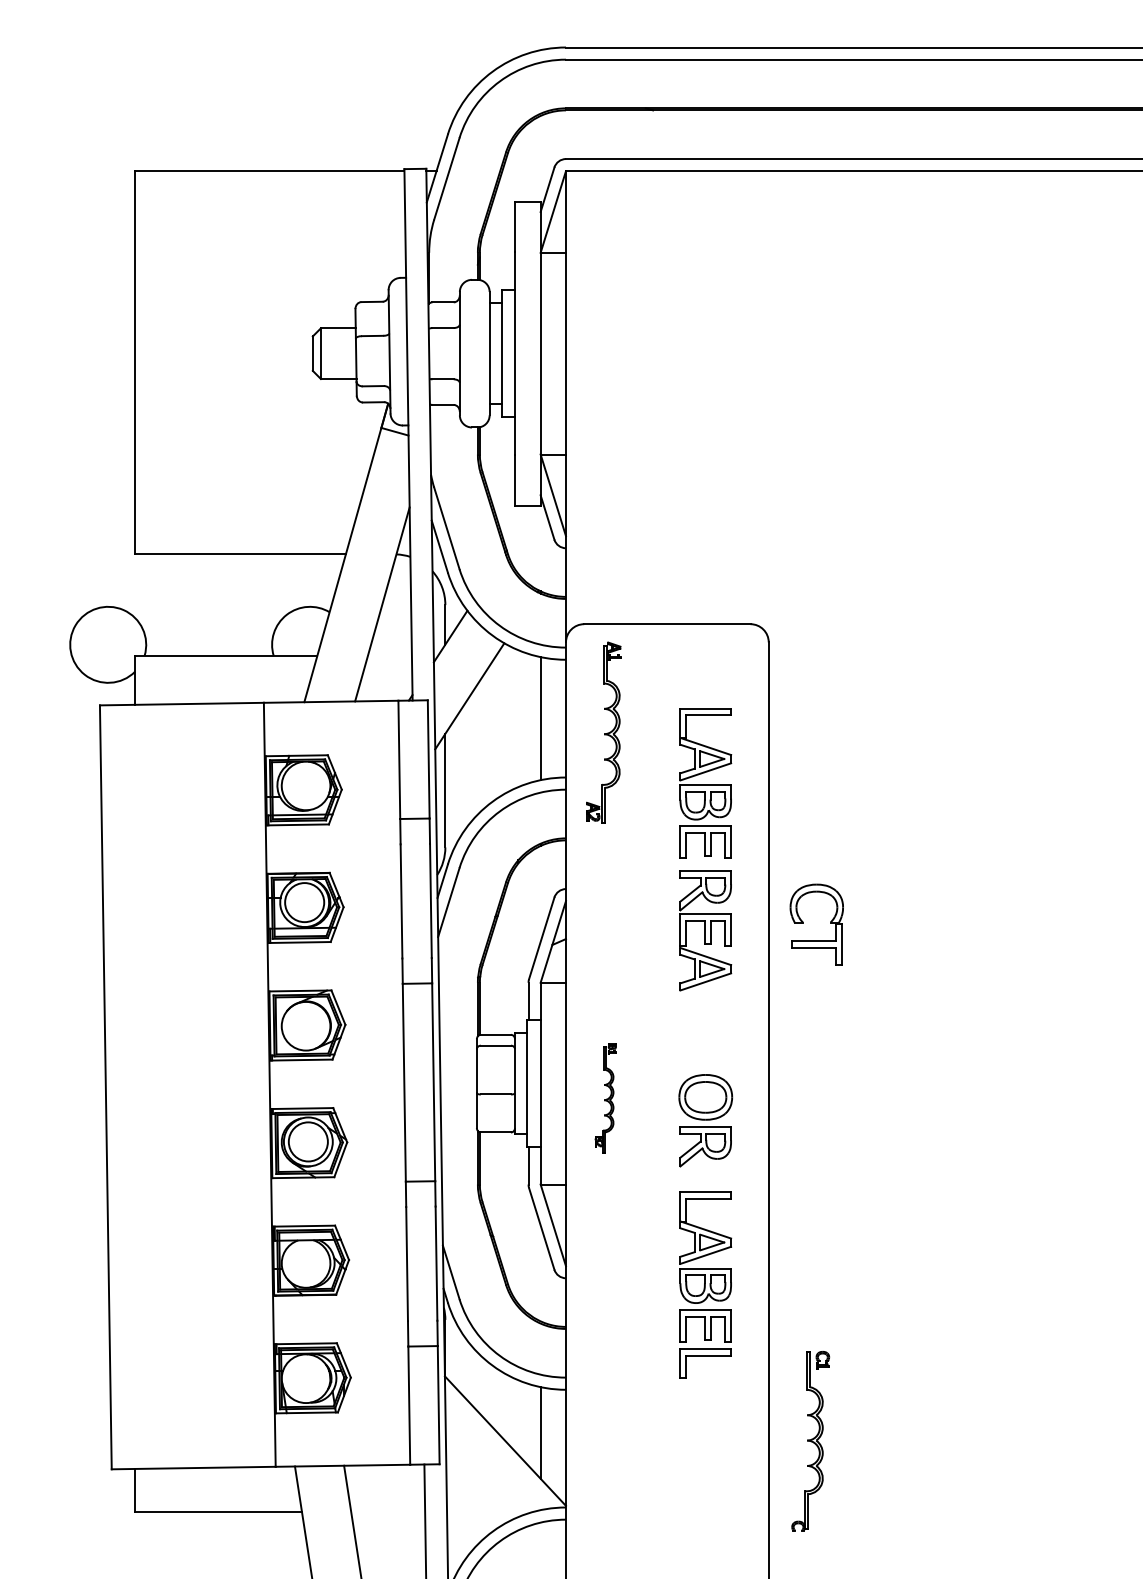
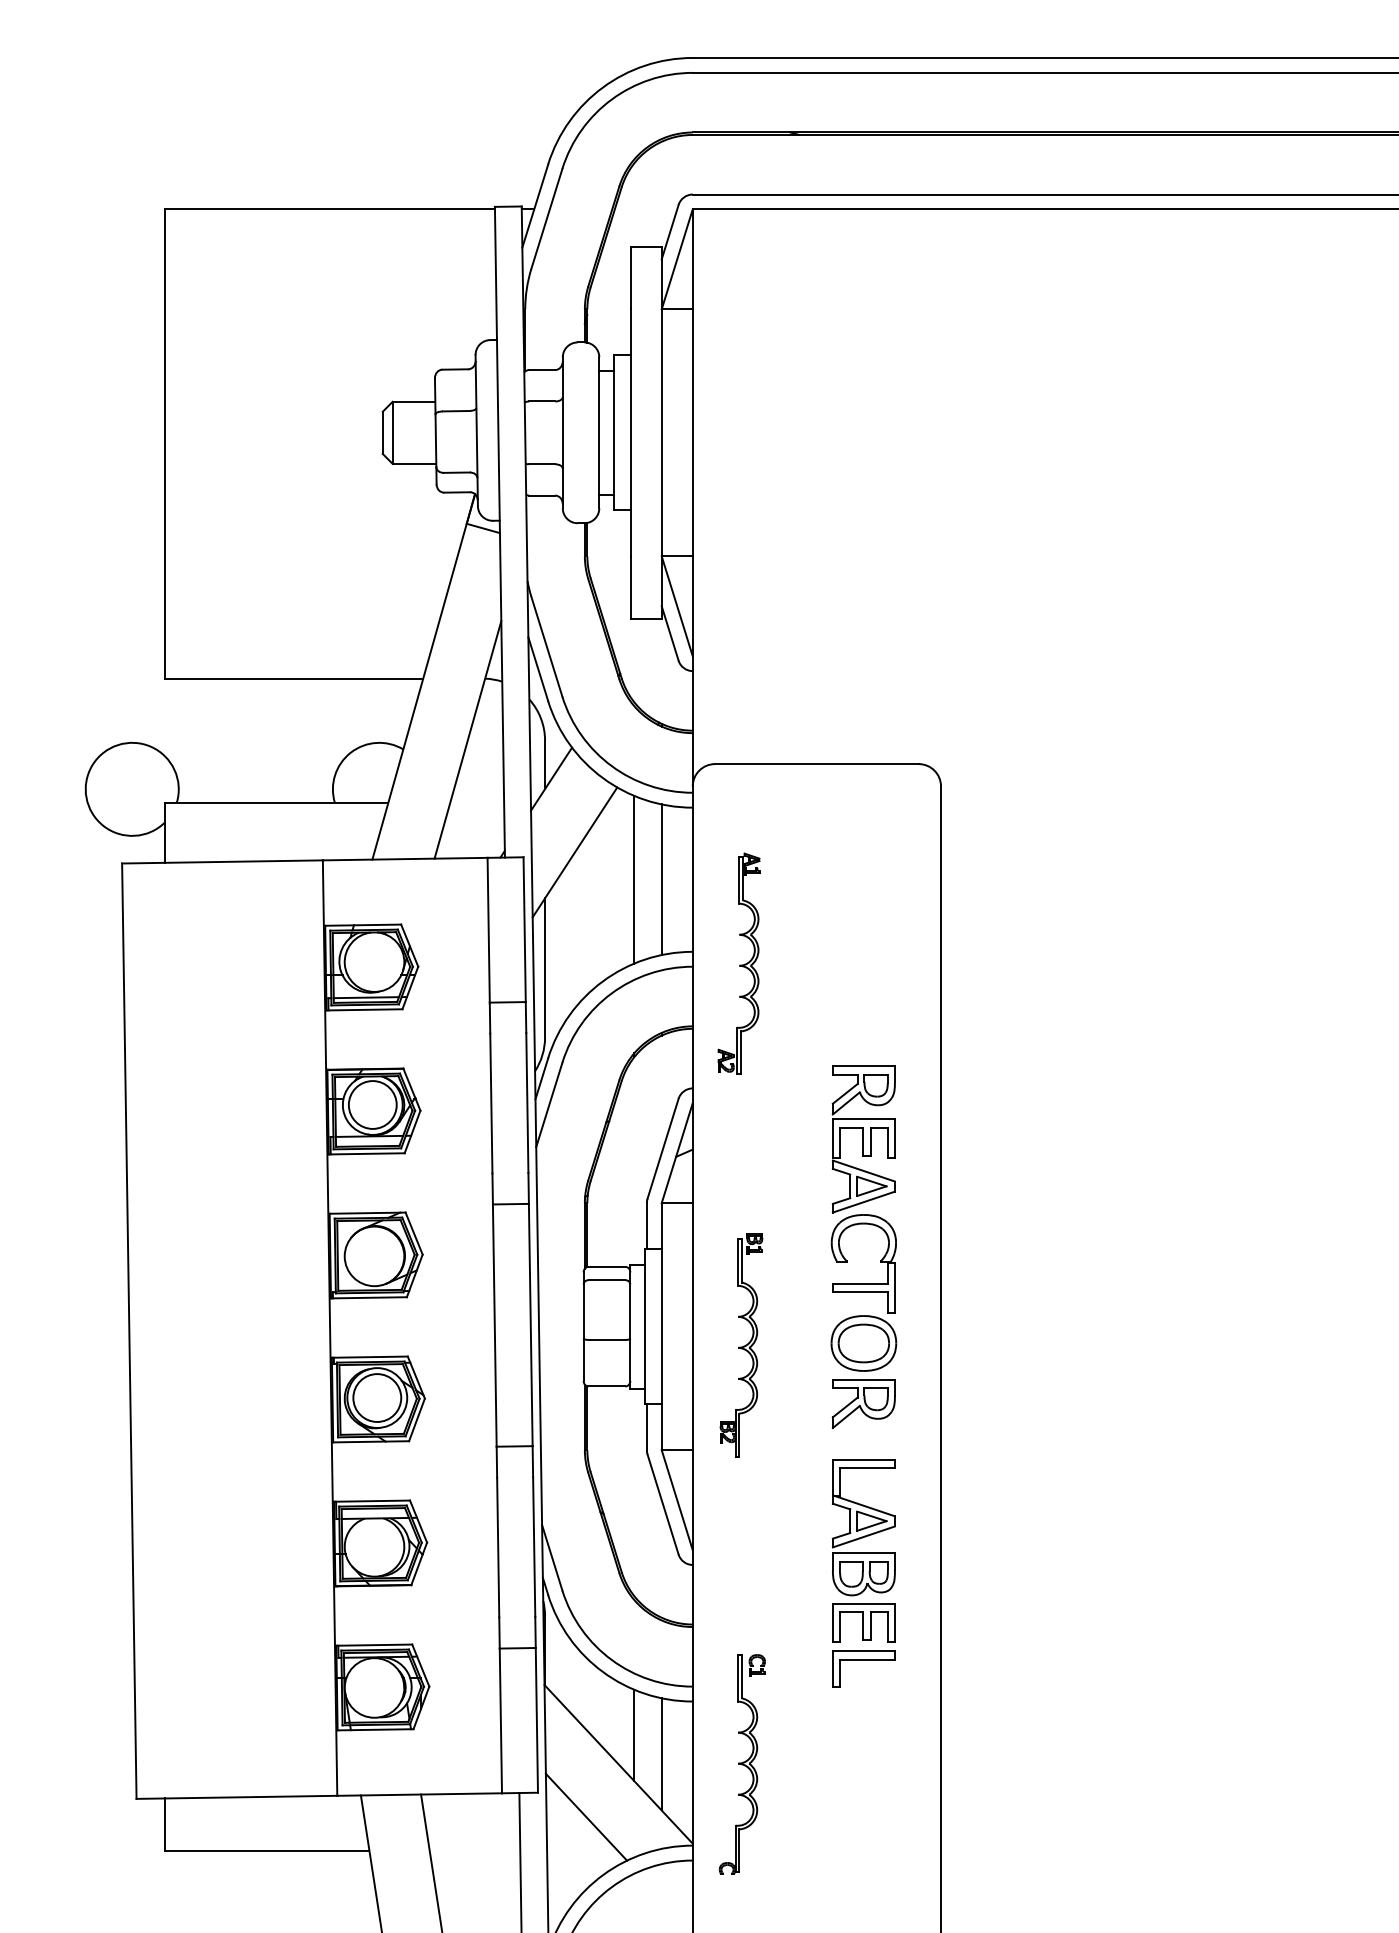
line: (518, 718) -> (634, 879), added
part: (603, 732) -> (738, 963), moved
part: (705, 782) -> (863, 958), removed
part: (803, 923) -> (847, 1262), moved
part: (605, 1099) -> (741, 1345), size x1.67
line: (518, 1417) -> (634, 1735), added
part: (809, 1441) -> (741, 1764), moved
line: (479, 1483) -> (586, 1816), added

